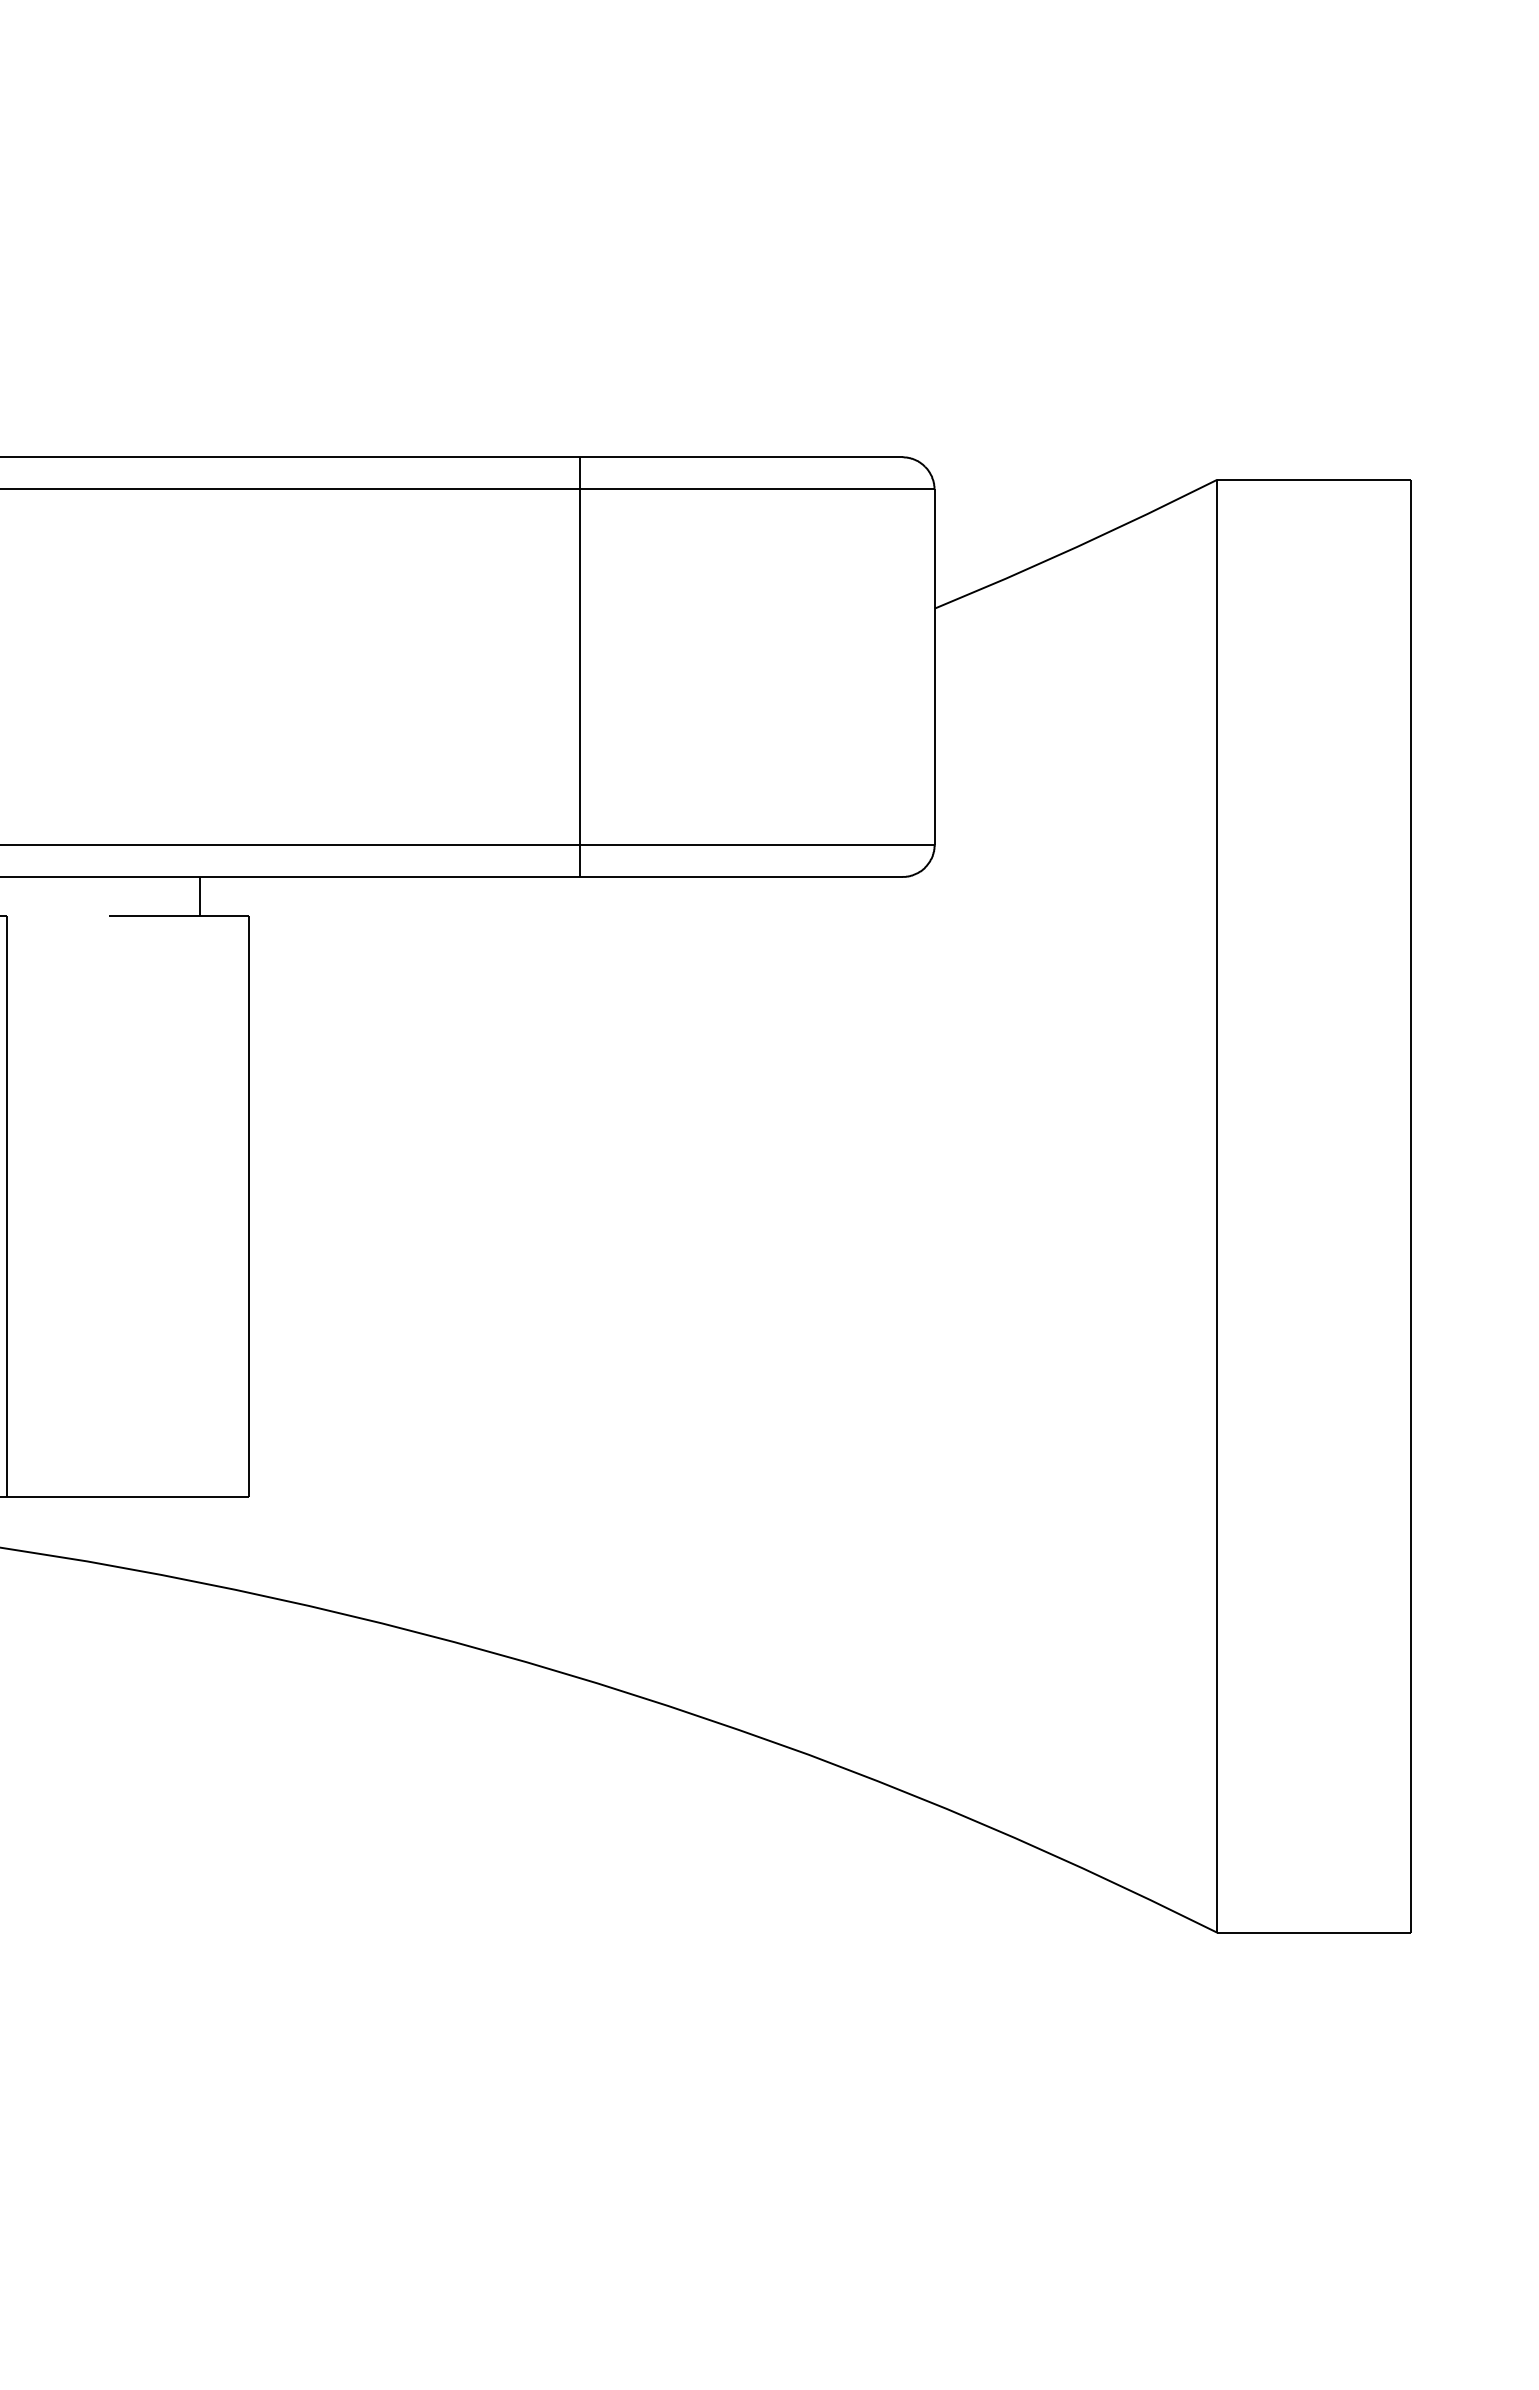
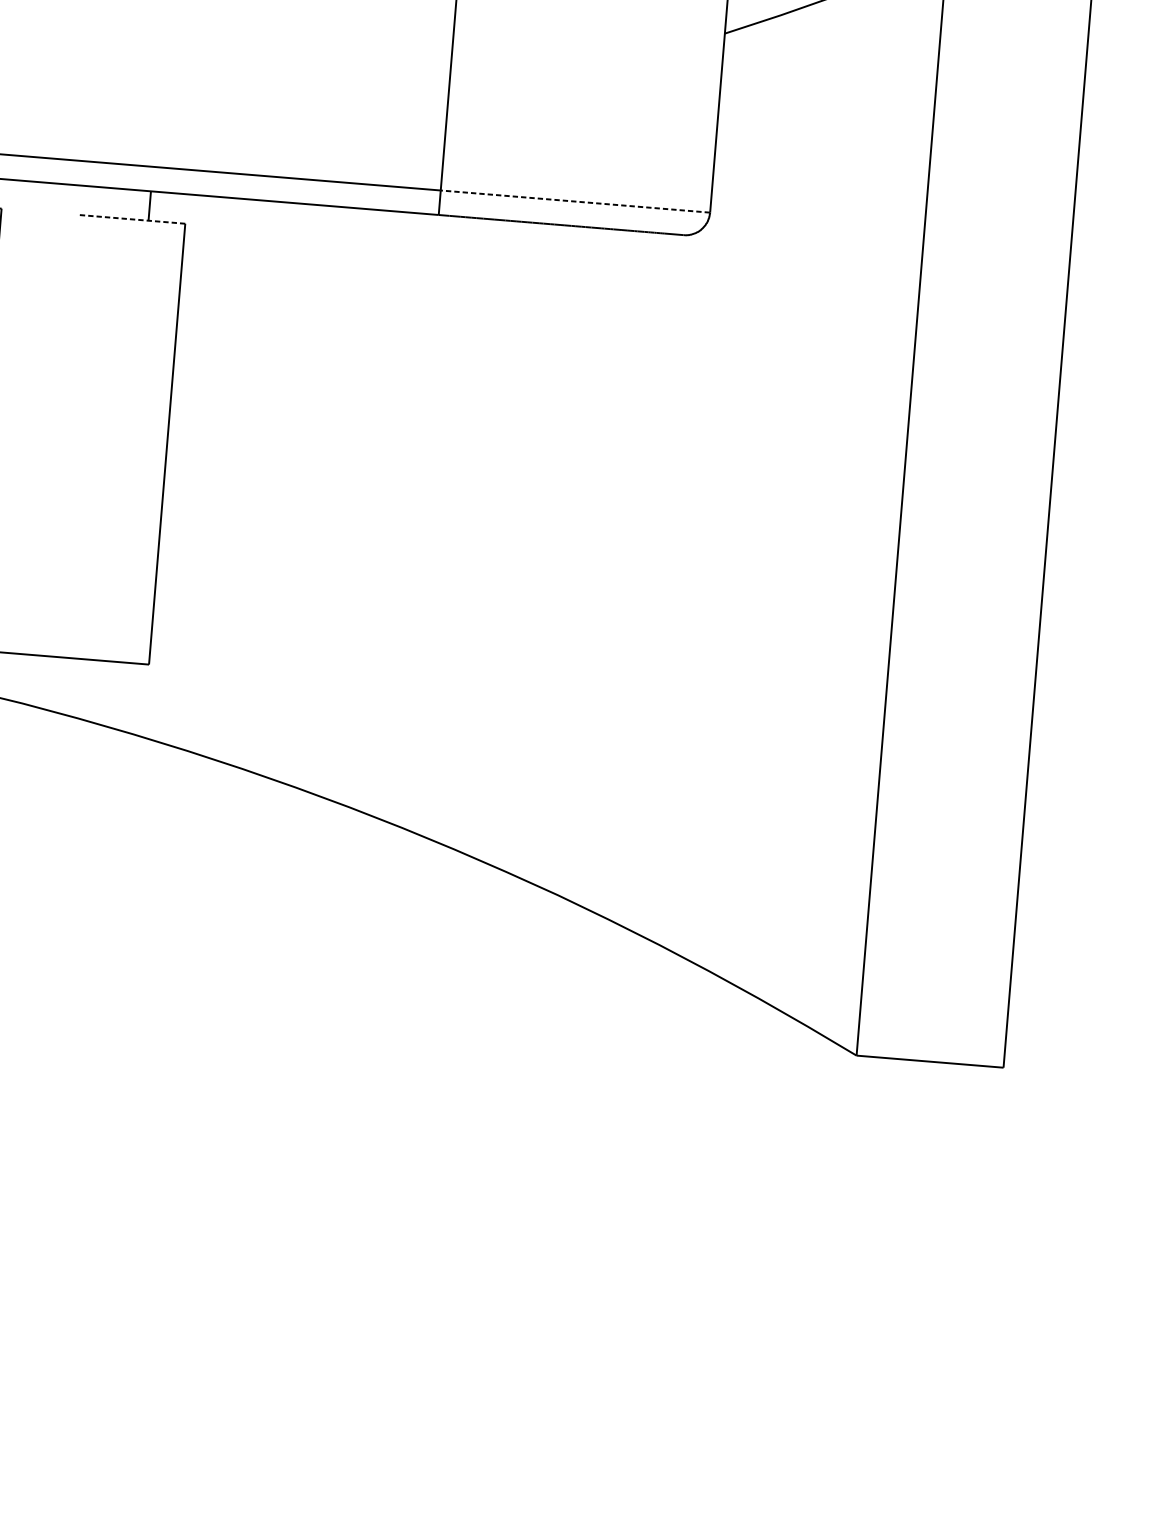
line: (756, 844) -> (574, 201), solid -> dashed
line: (178, 915) -> (132, 219), solid -> dashed

